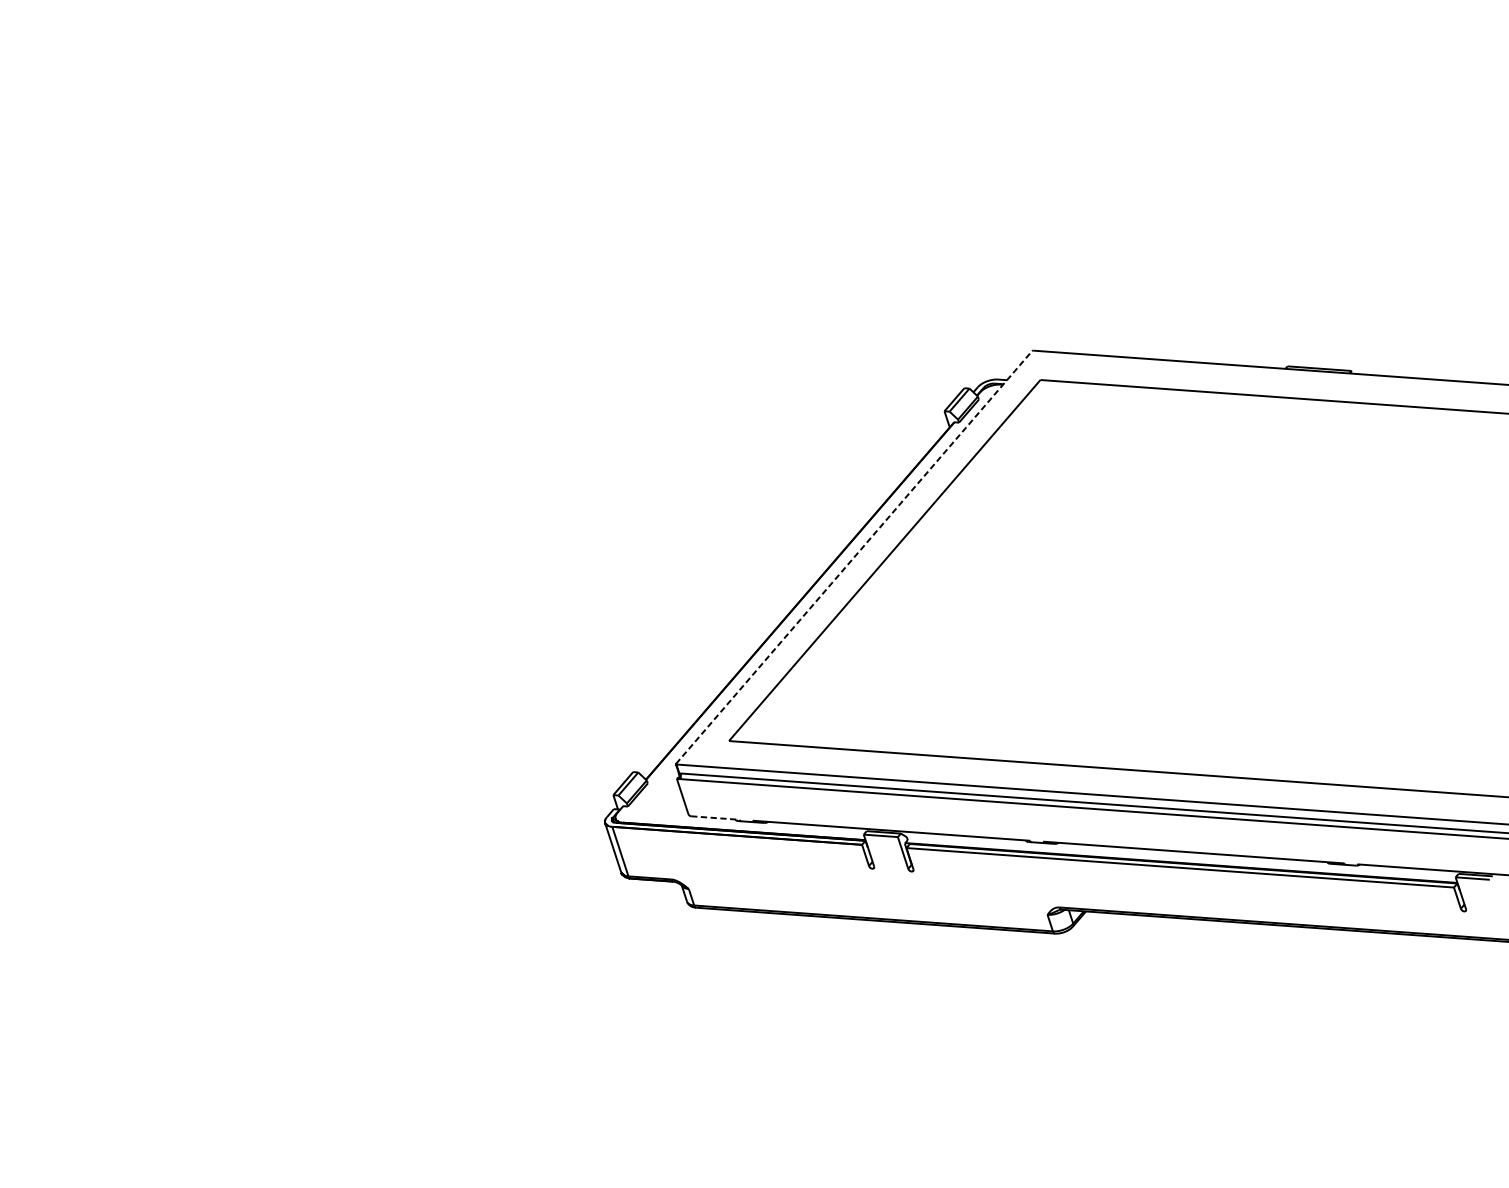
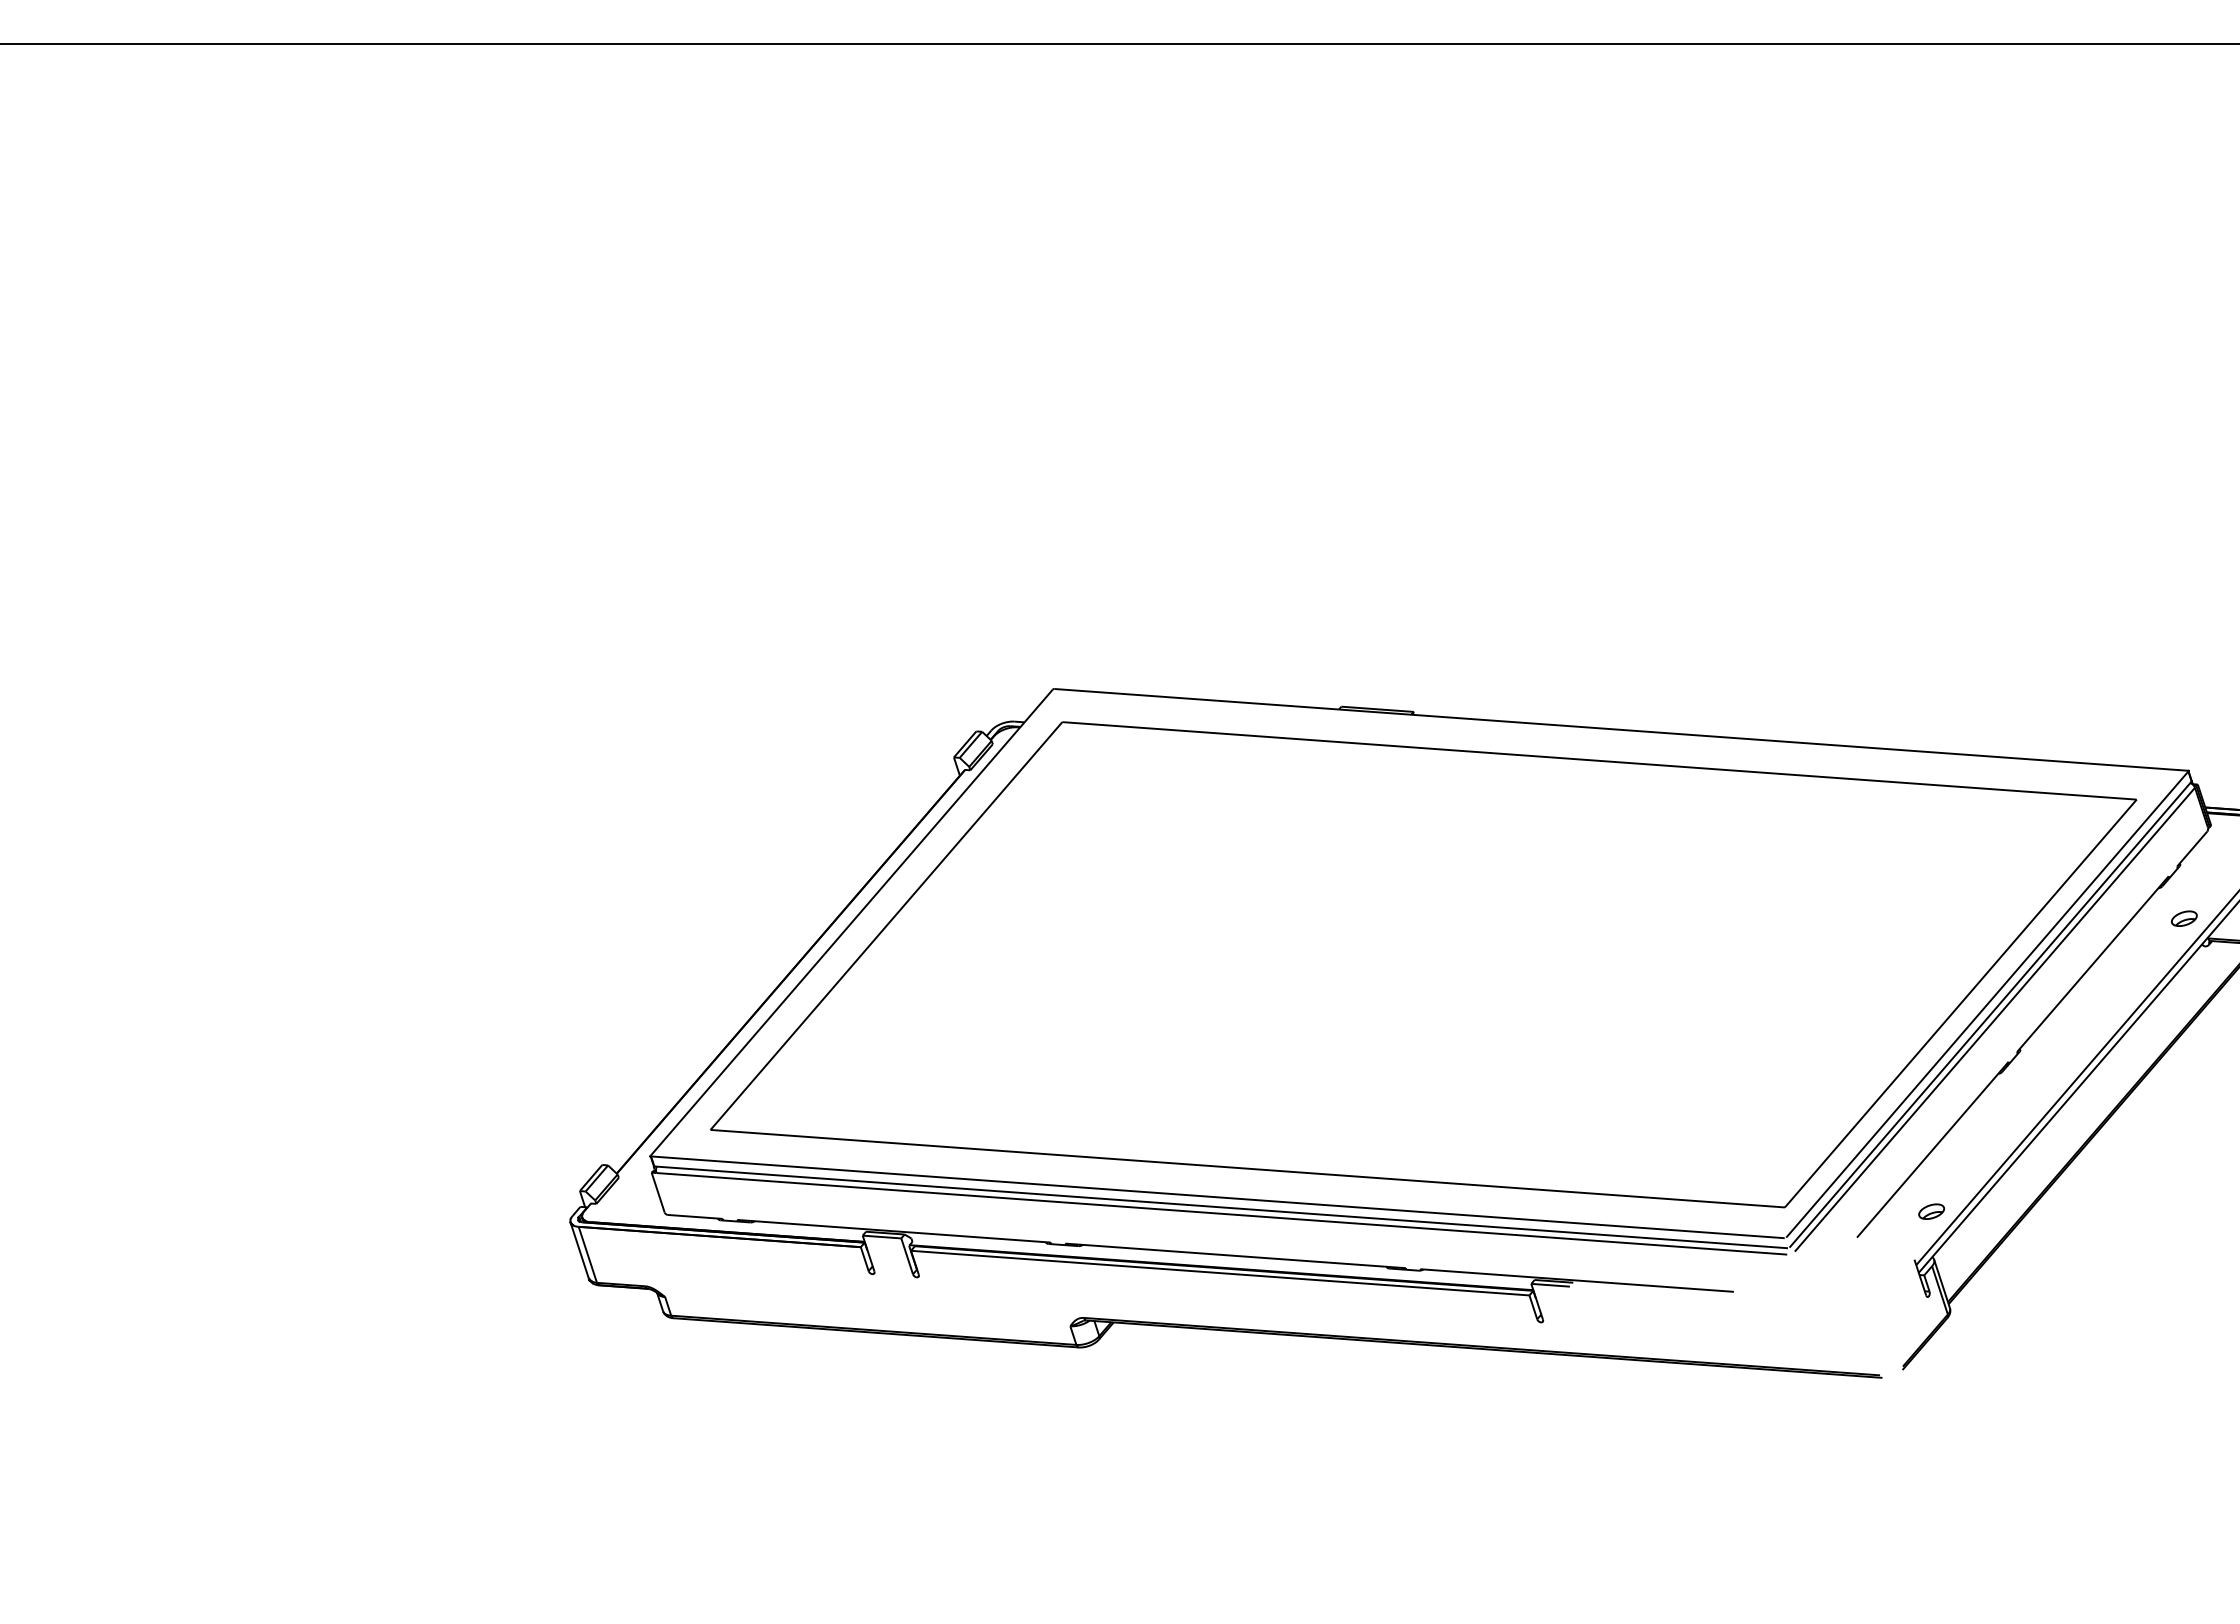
line: (853, 557) -> (851, 922), dashed -> solid
line: (715, 817) -> (695, 1216), dashed -> solid

